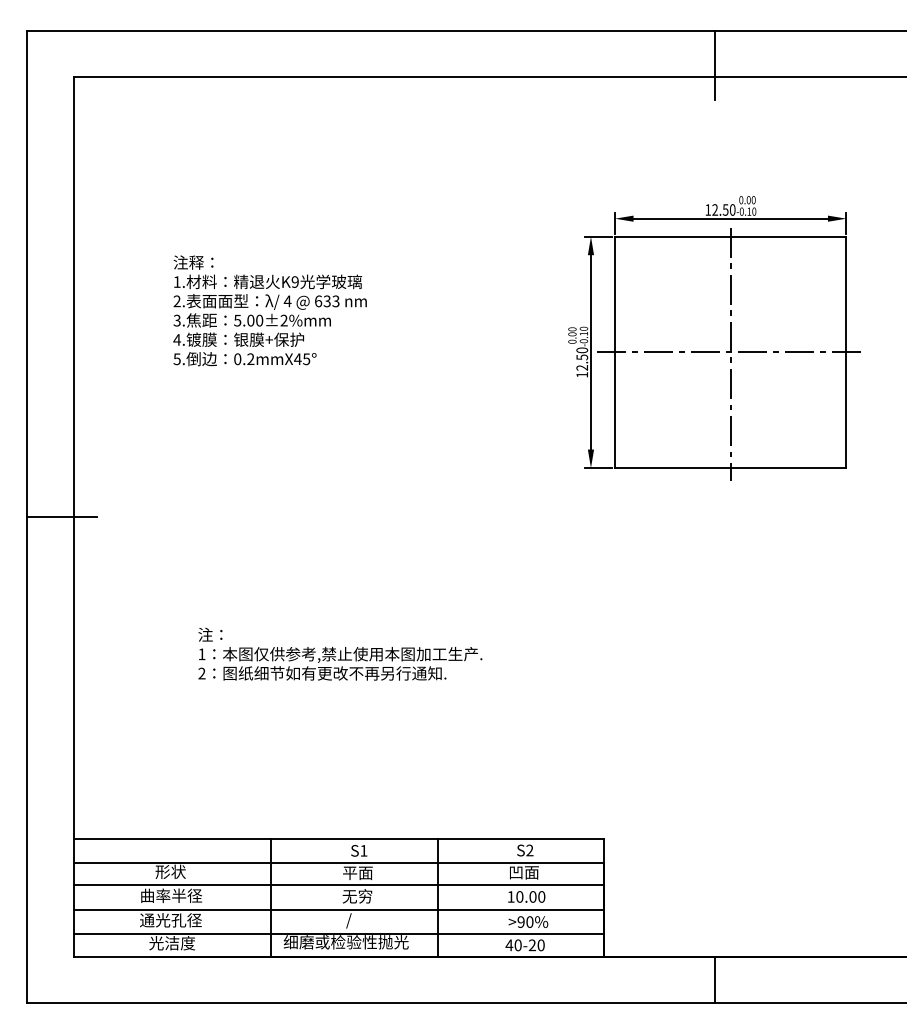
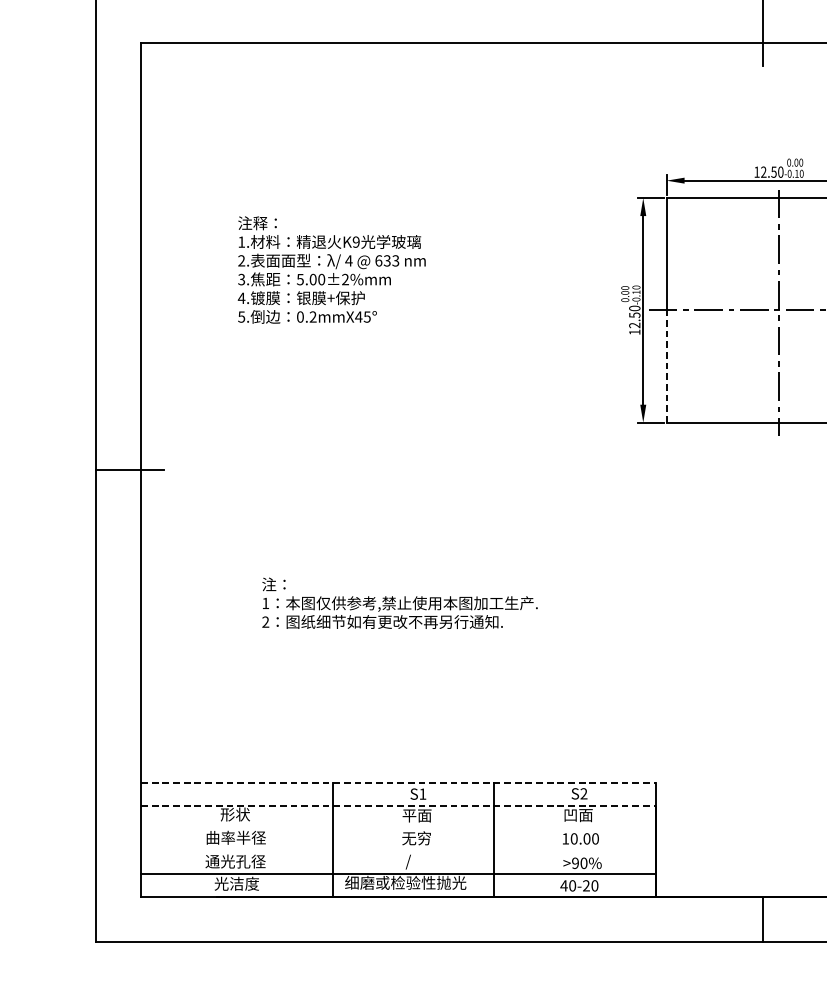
line: (615, 410) -> (667, 366), solid -> dashed
line: (339, 839) -> (399, 783), solid -> dashed
line: (339, 862) -> (399, 805), solid -> dashed
line: (338, 885) -> (398, 827), removed
line: (338, 910) -> (398, 852), removed

